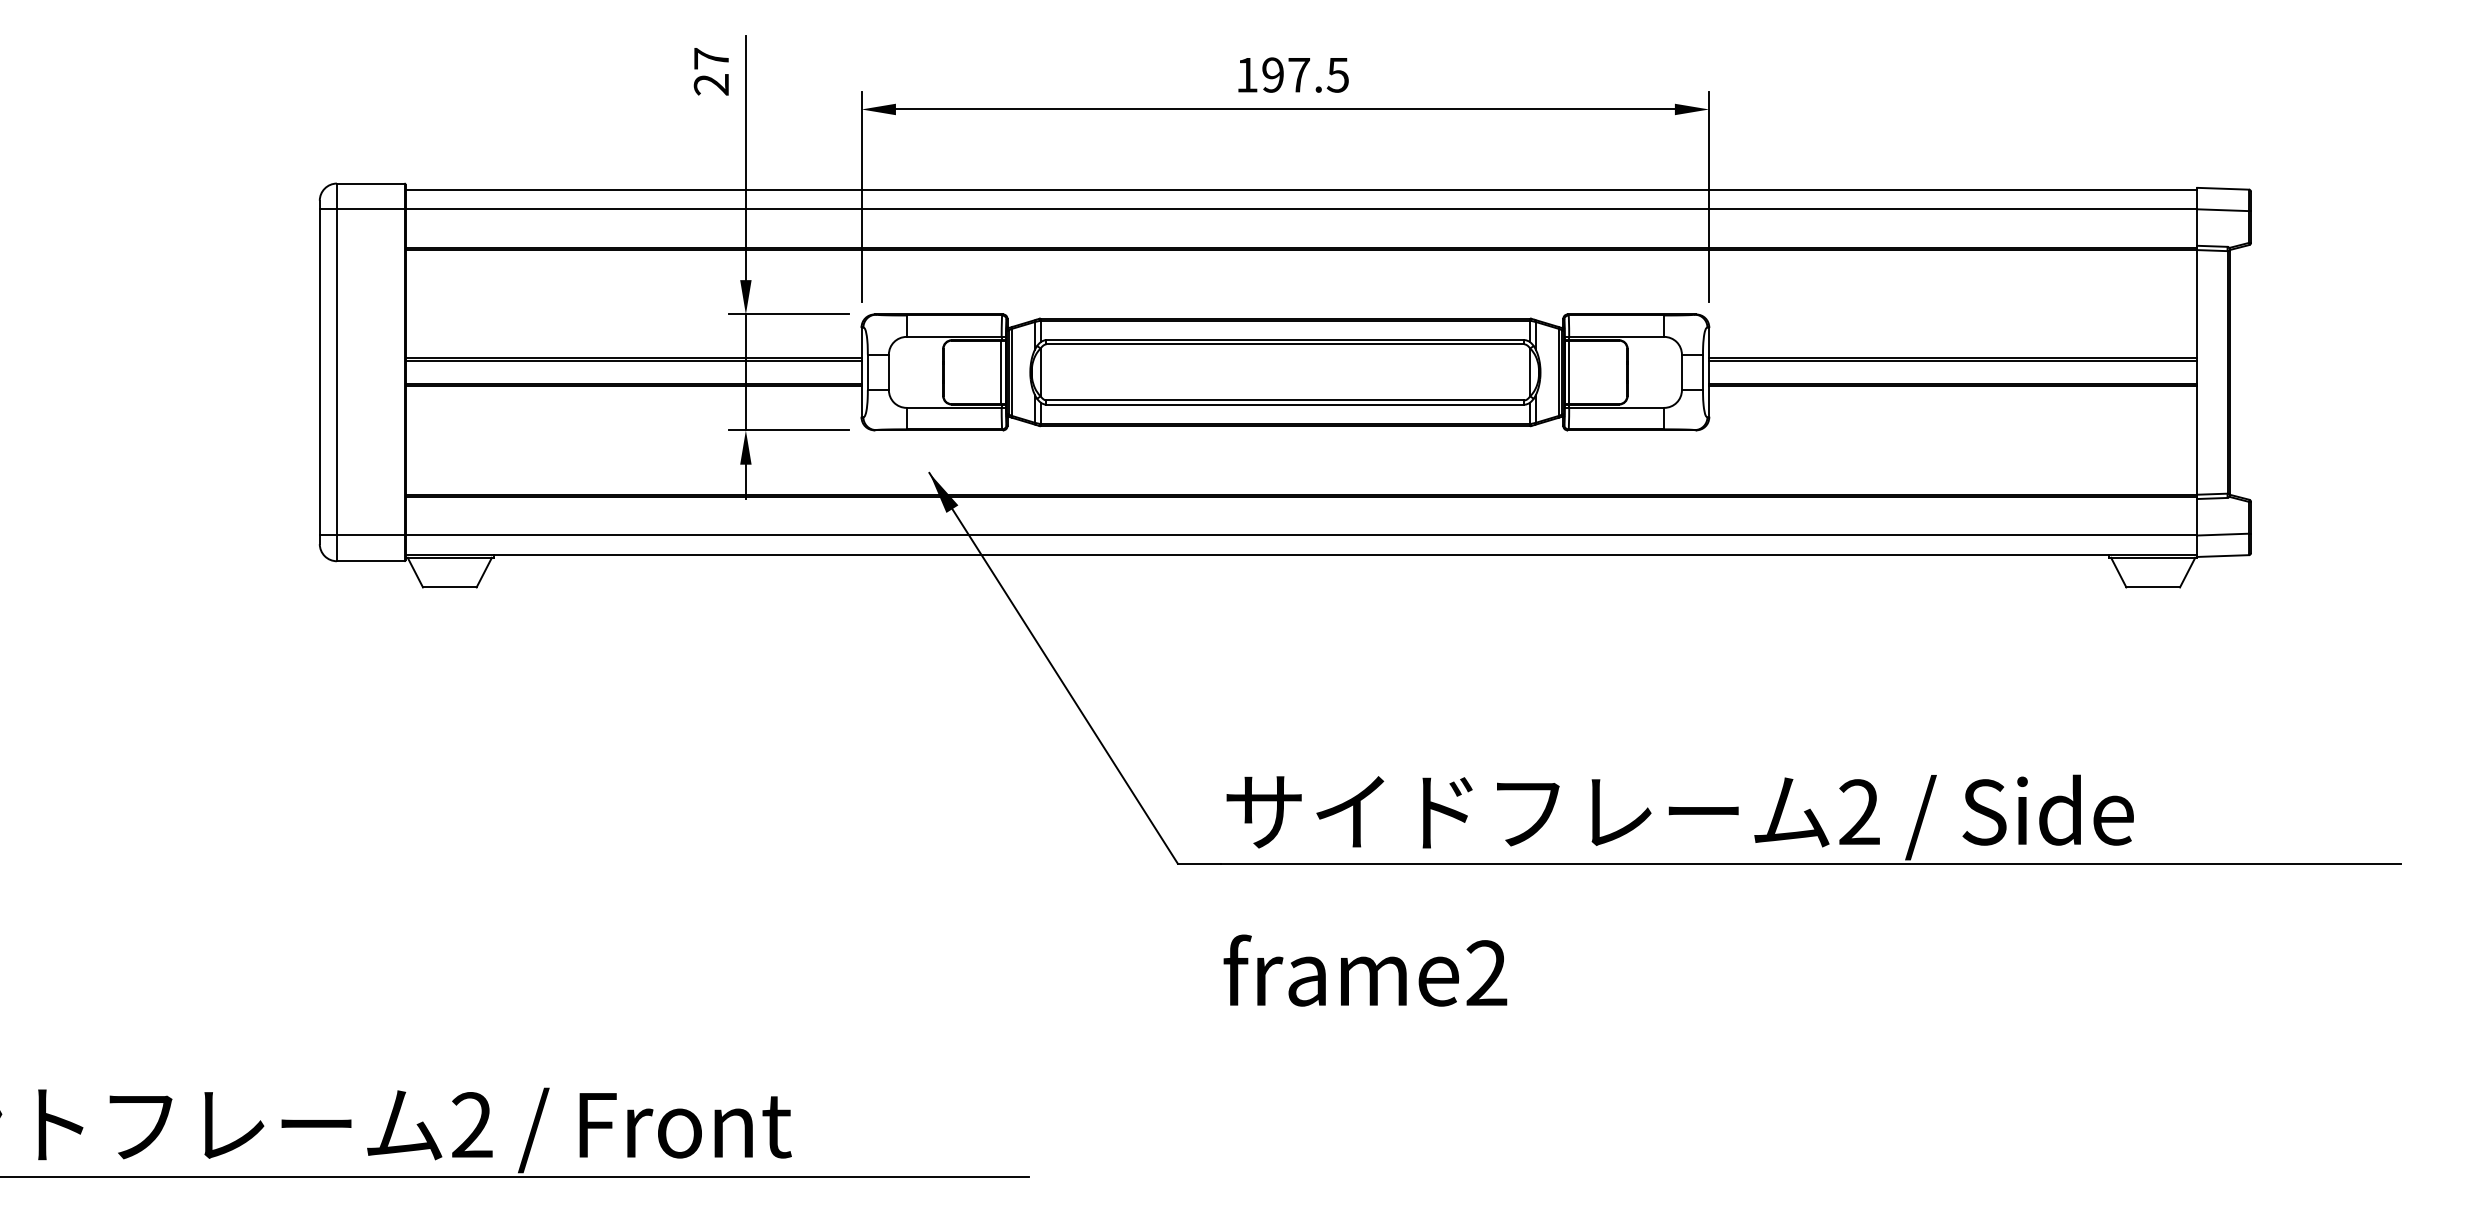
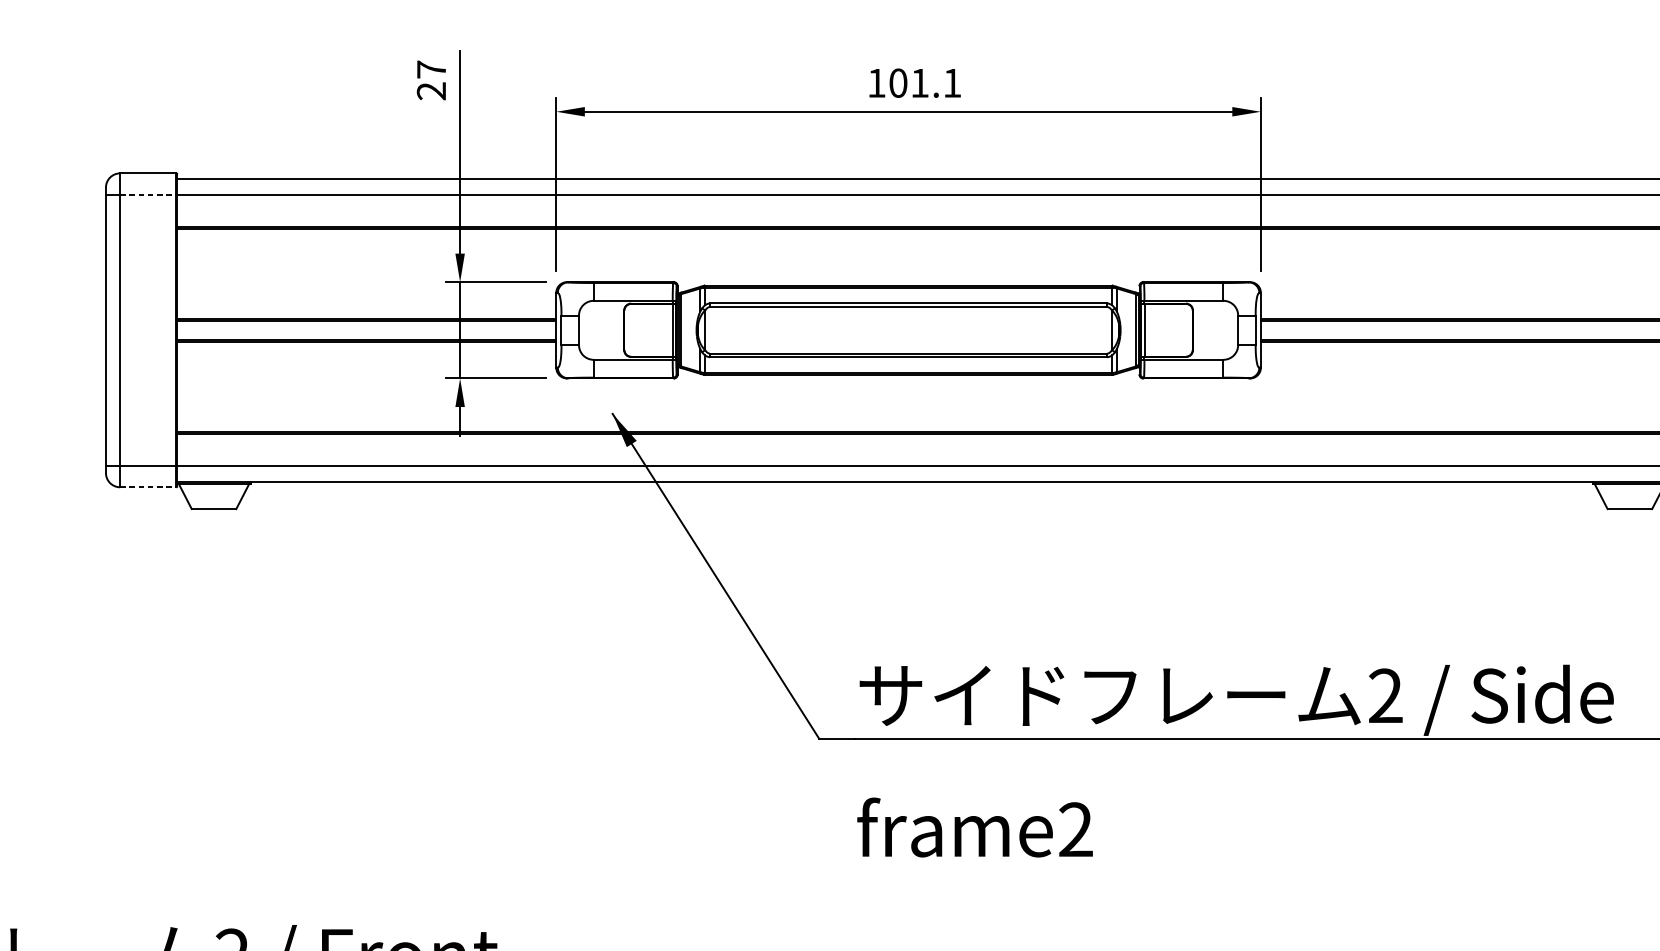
text: (1305, 74) -> (925, 82), 197.5 -> 101.1
line: (370, 209) -> (148, 194), solid -> dashed
line: (370, 561) -> (148, 487), solid -> dashed

